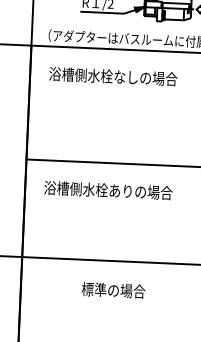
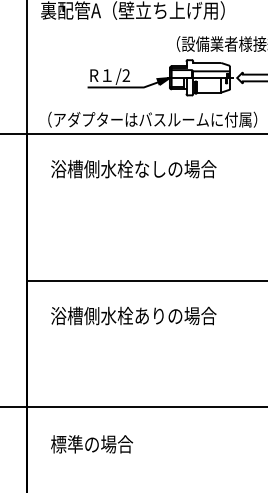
text: (113, 290) -> (92, 444), moved

